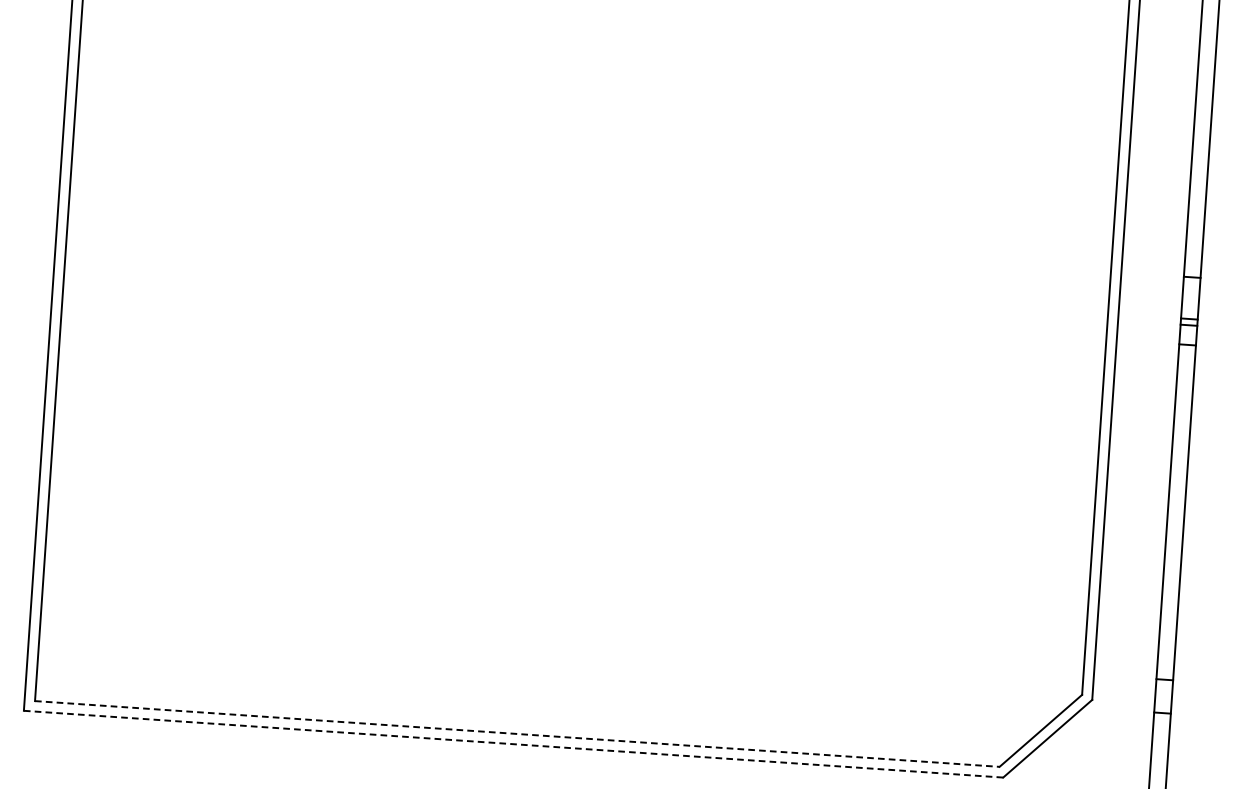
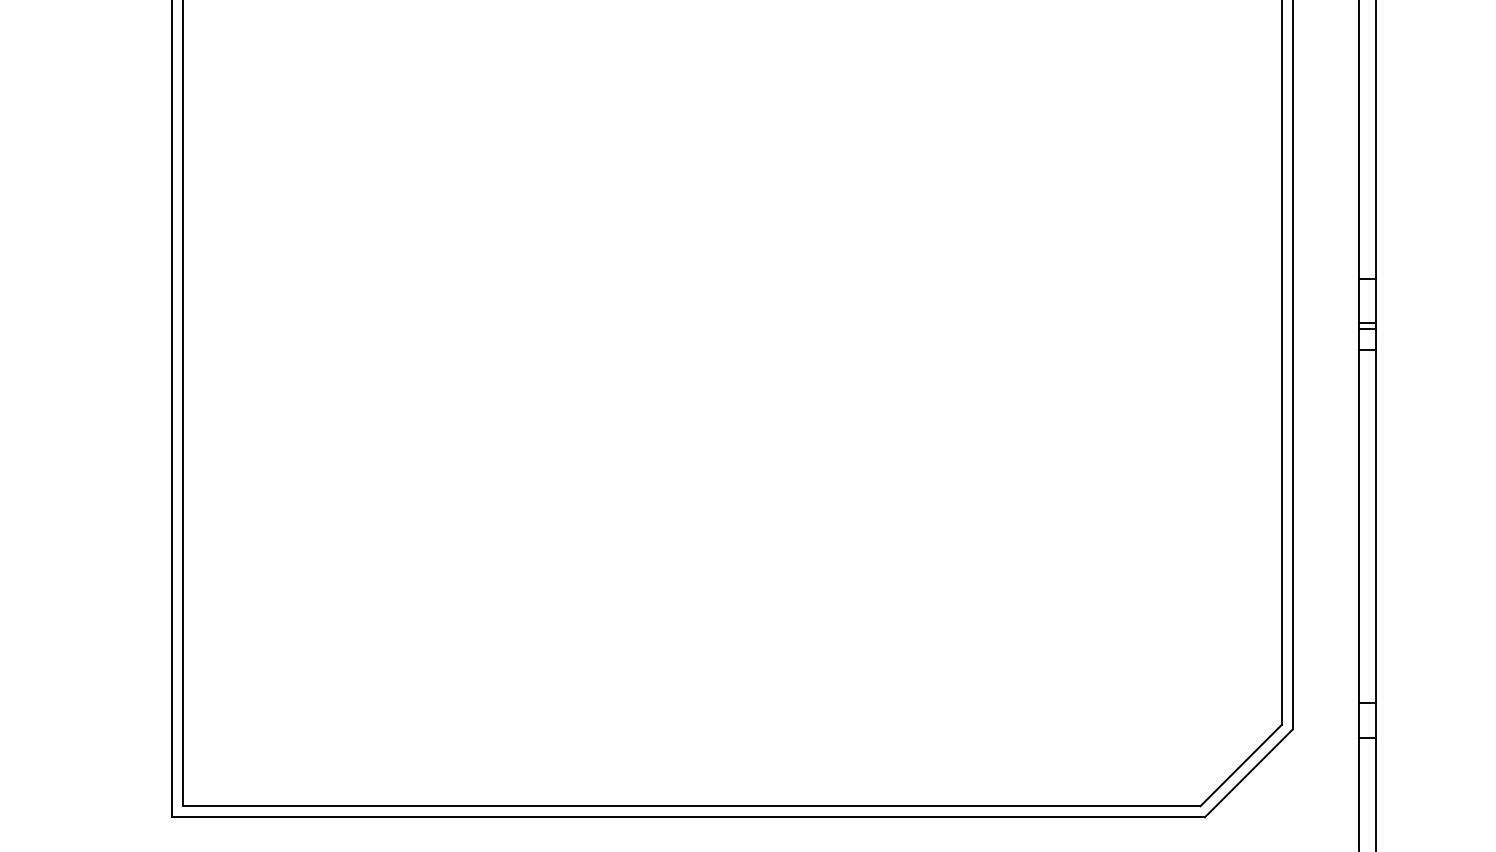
line: (517, 734) -> (692, 806), dashed -> solid
line: (514, 744) -> (689, 817), dashed -> solid

